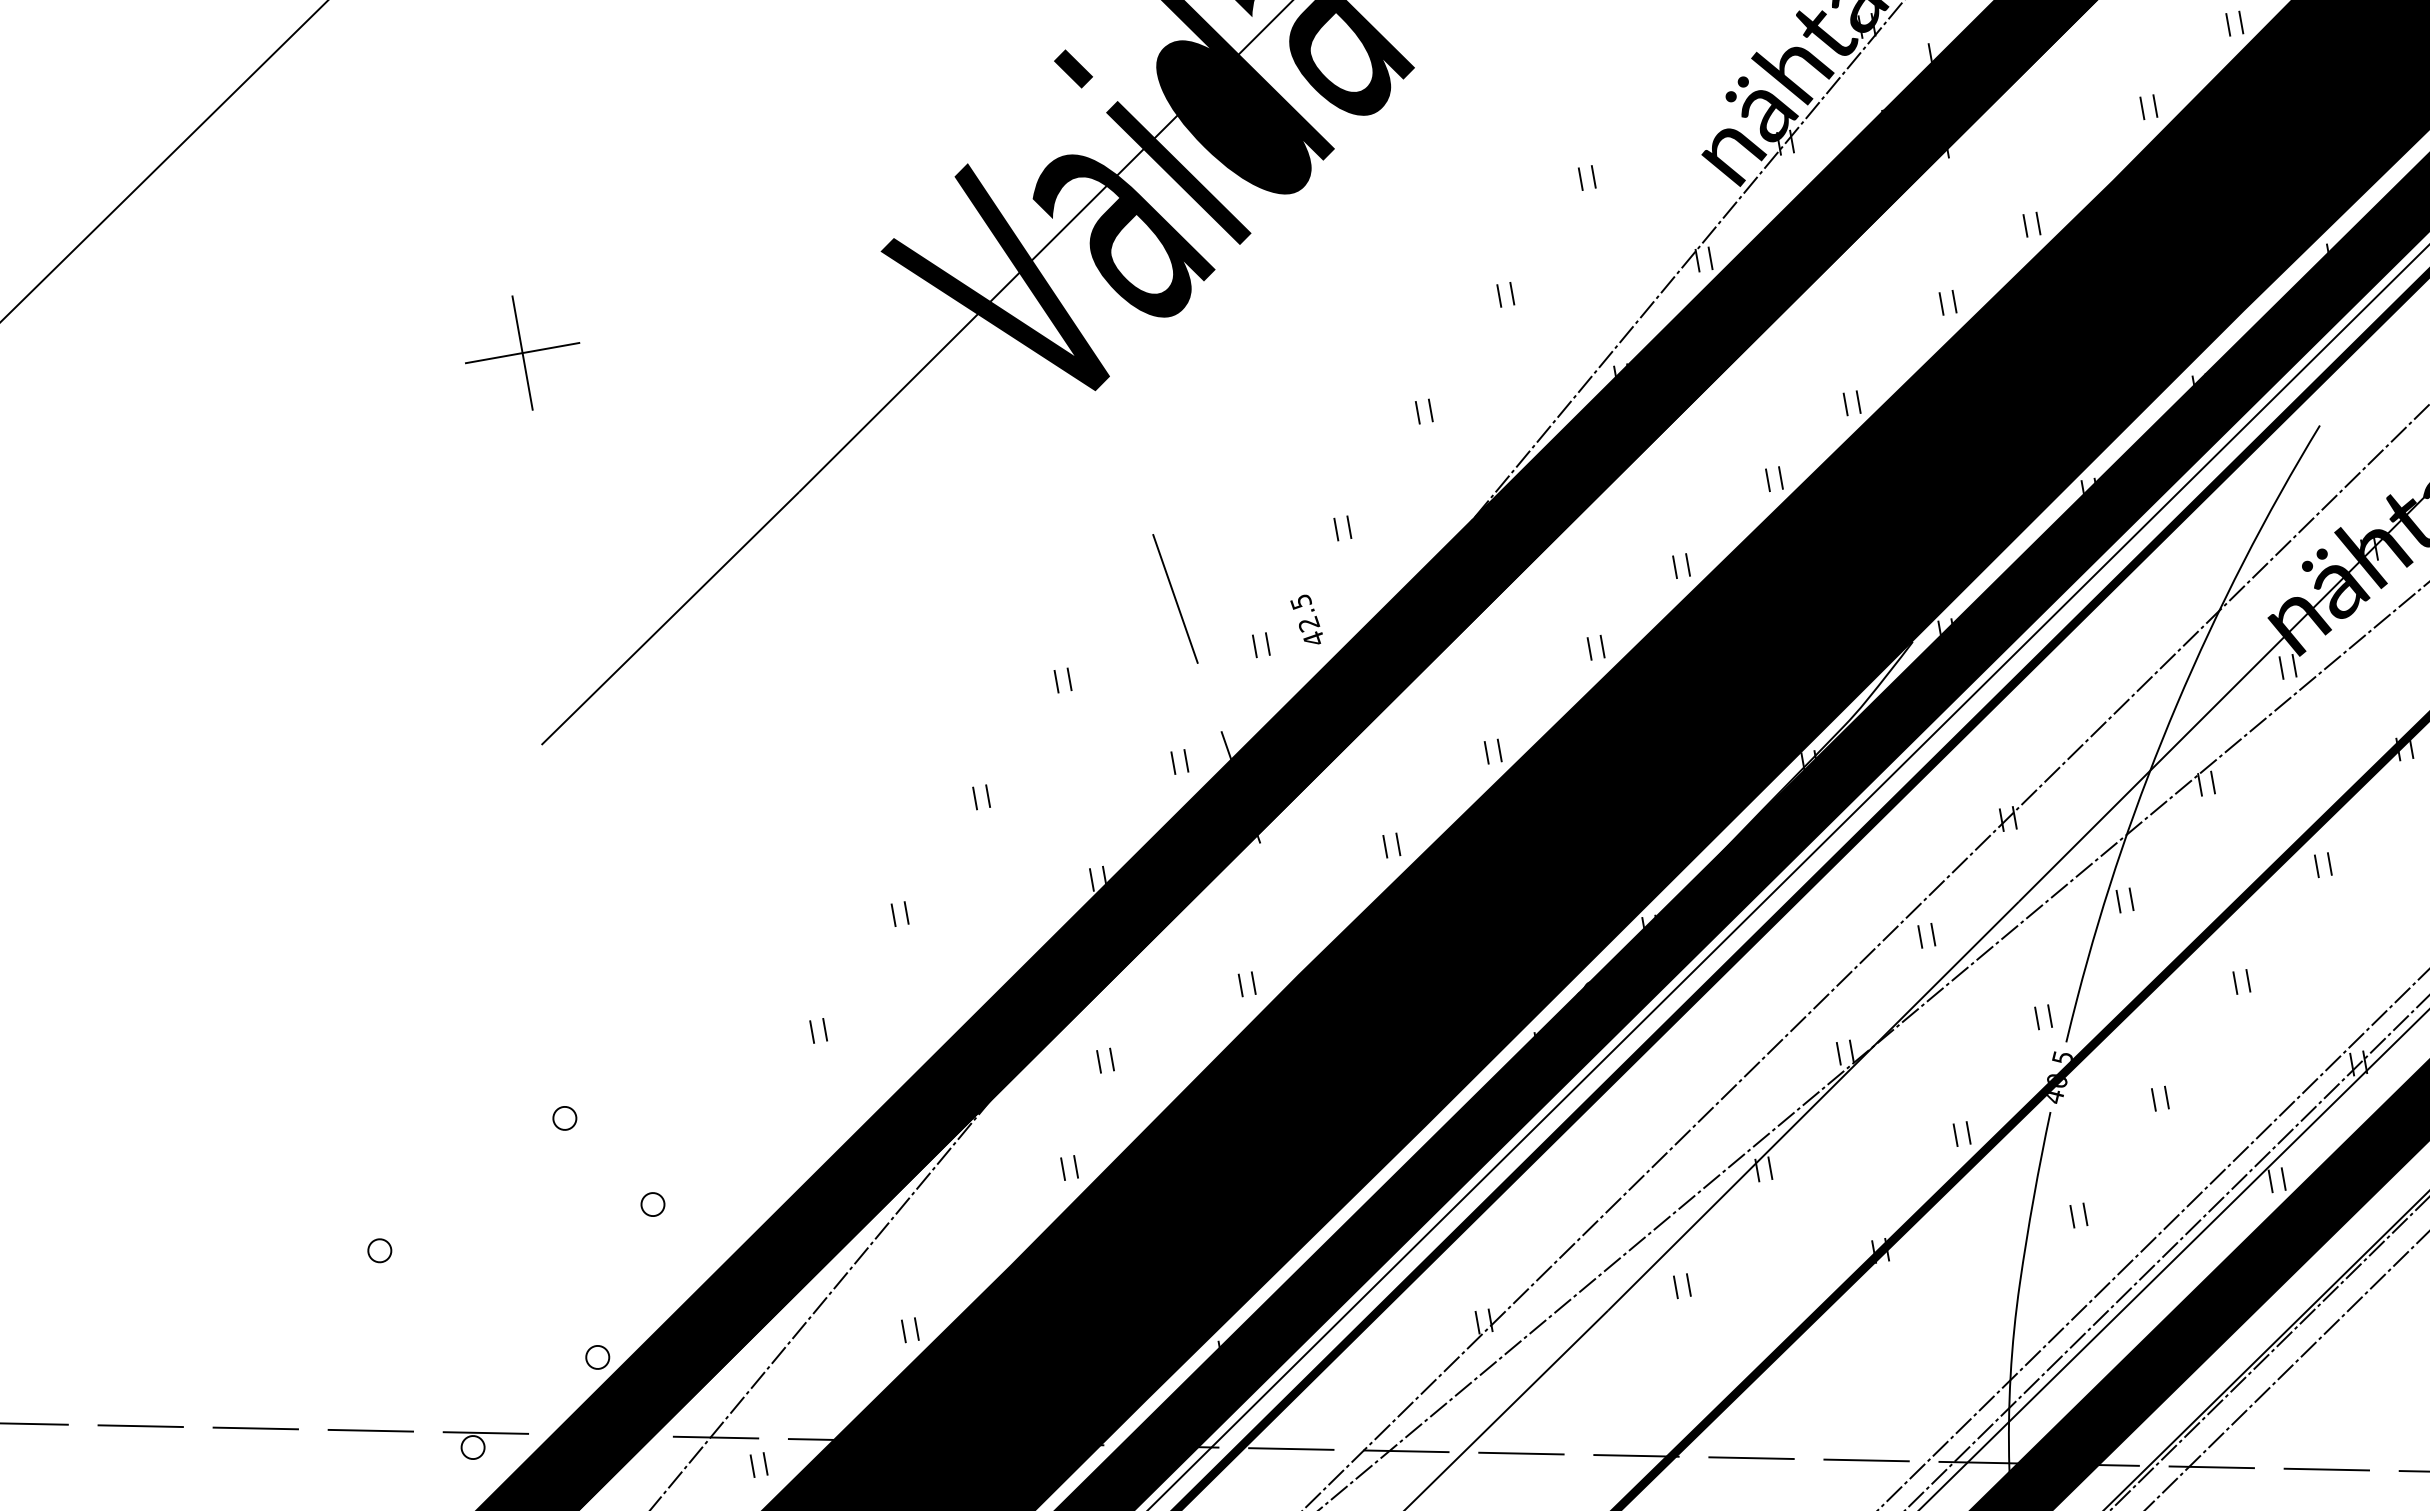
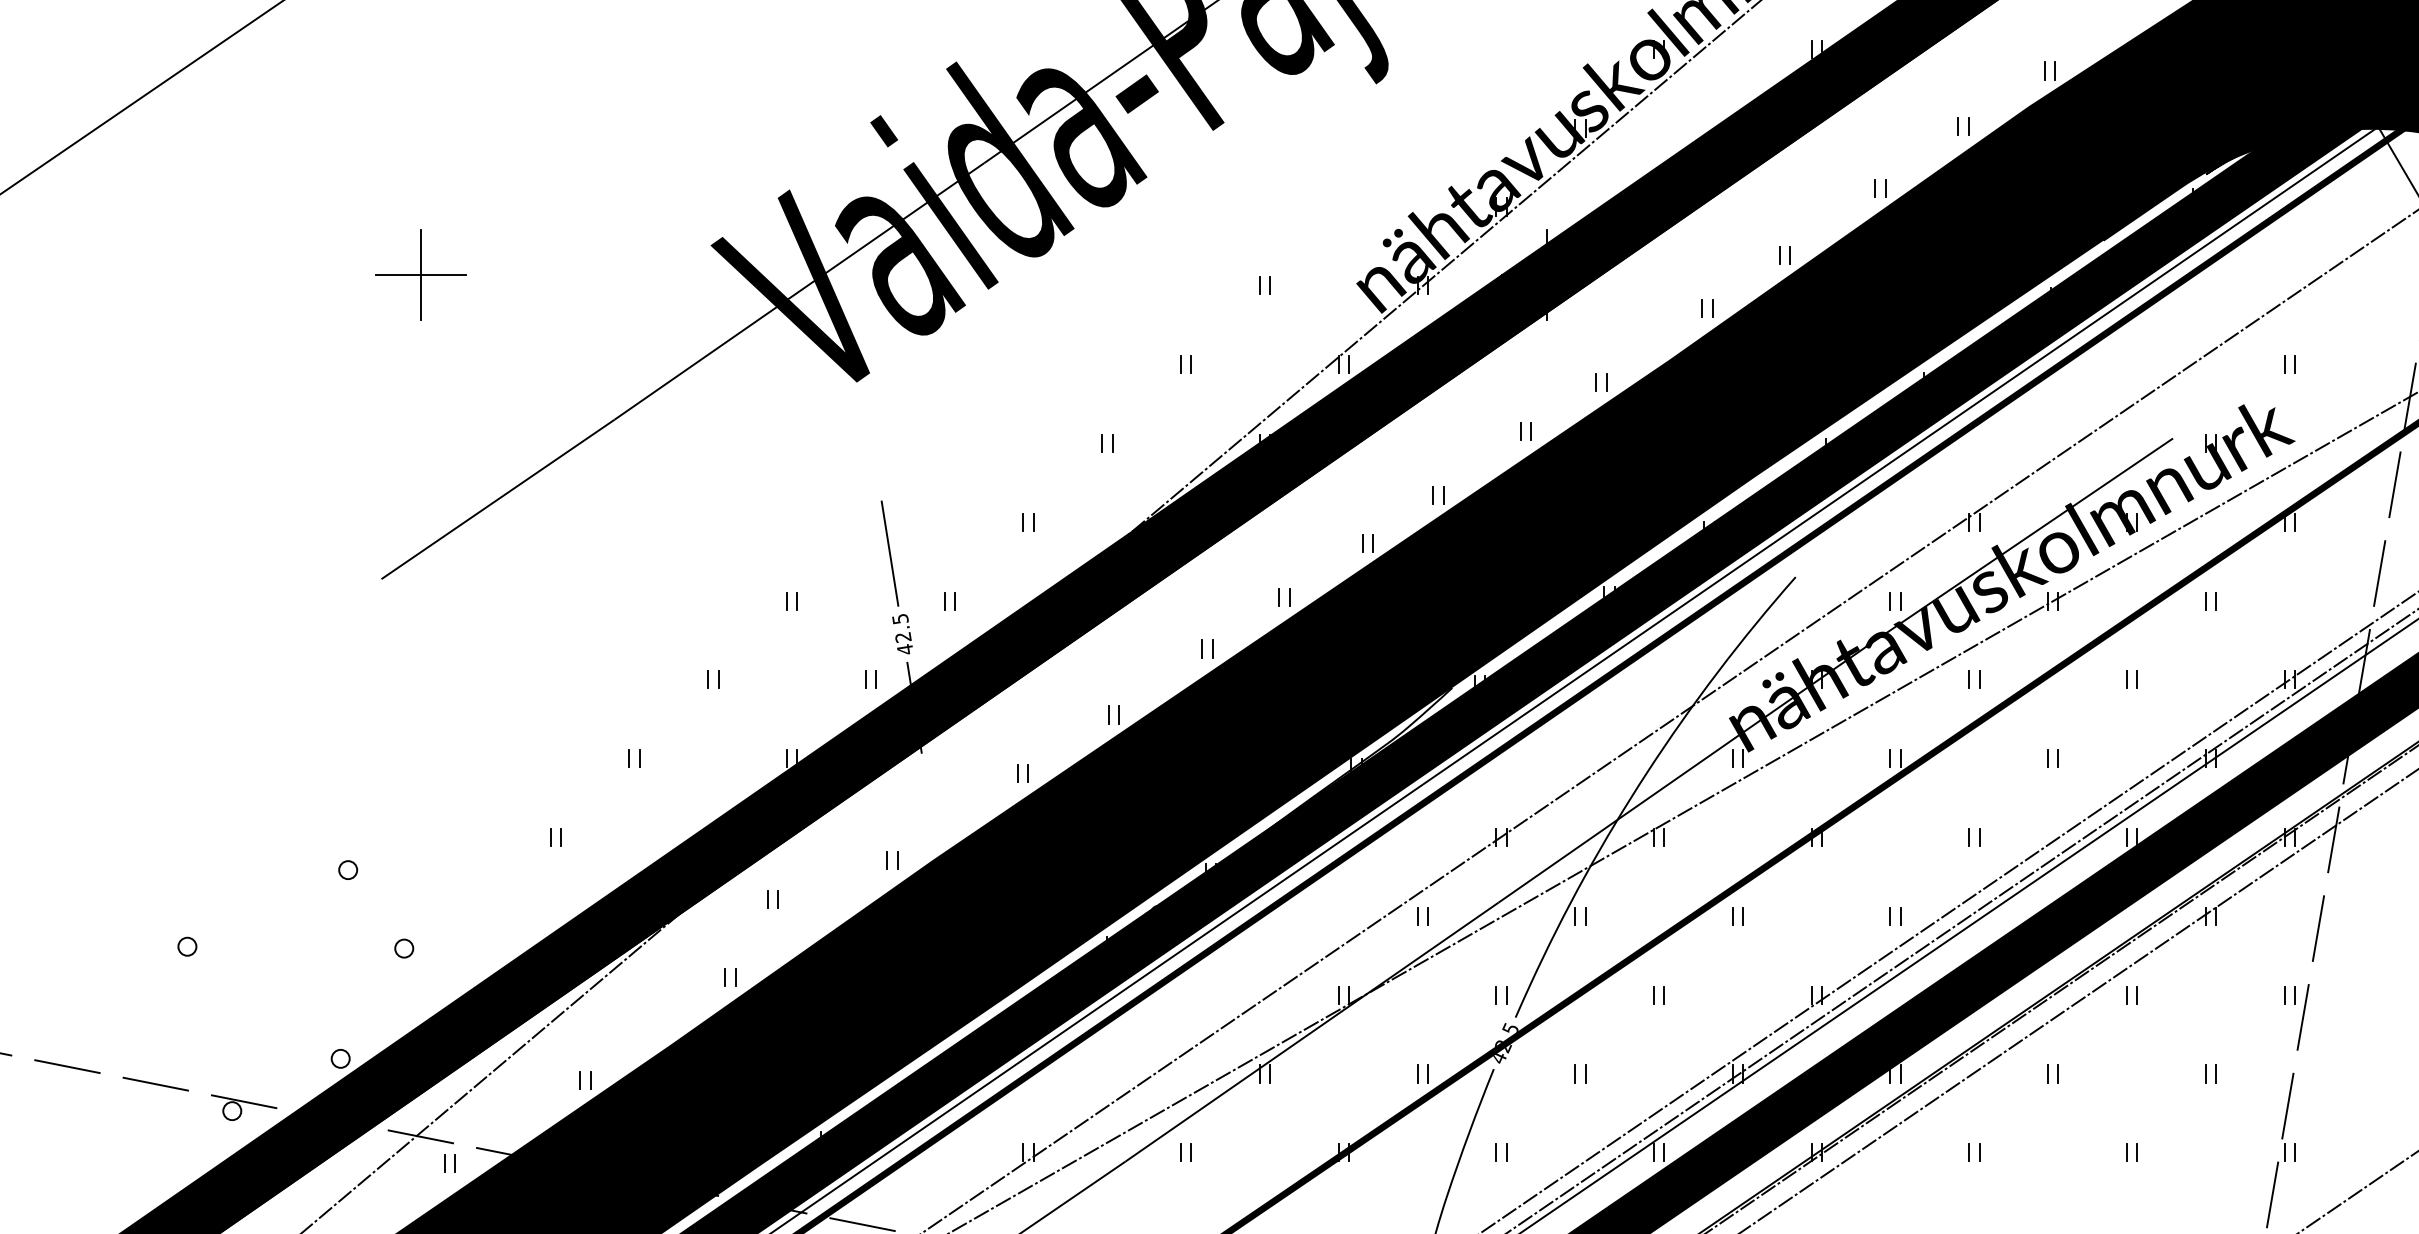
text: (1307, 620) -> (902, 634), moved
text: (2057, 1081) -> (1503, 1046), 40.5 -> 42.5

